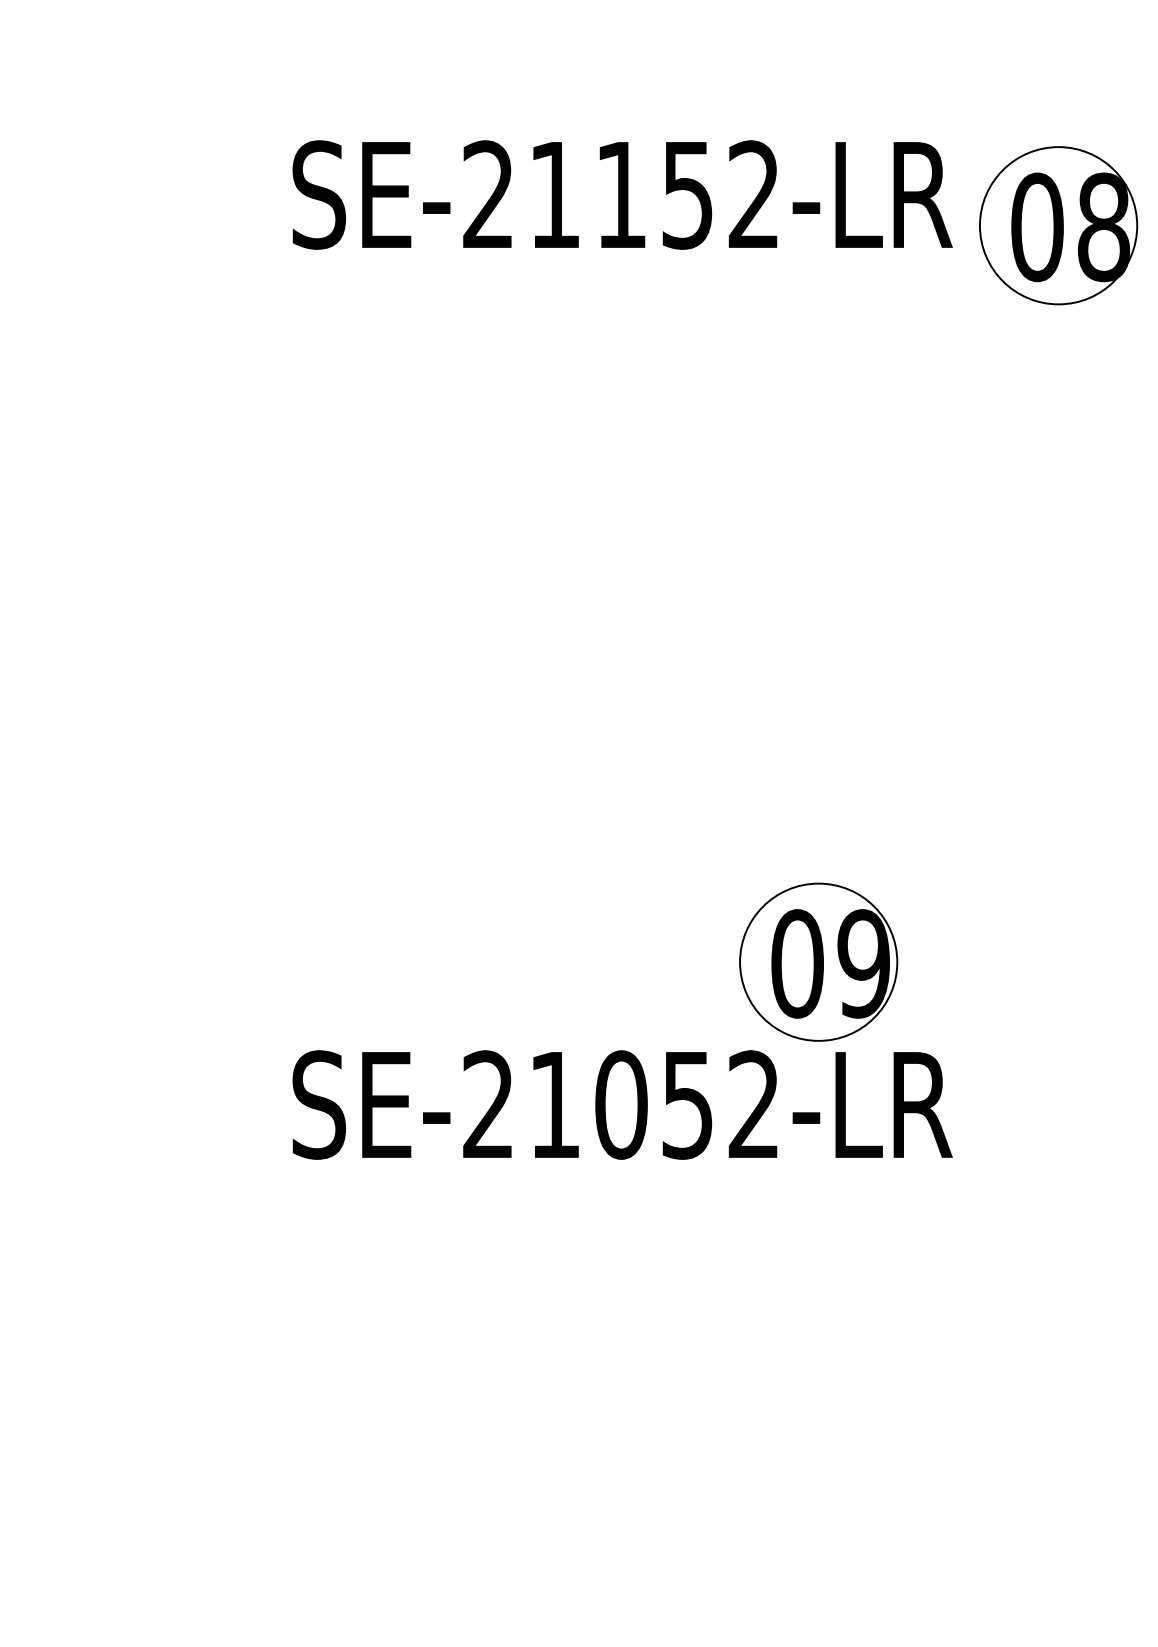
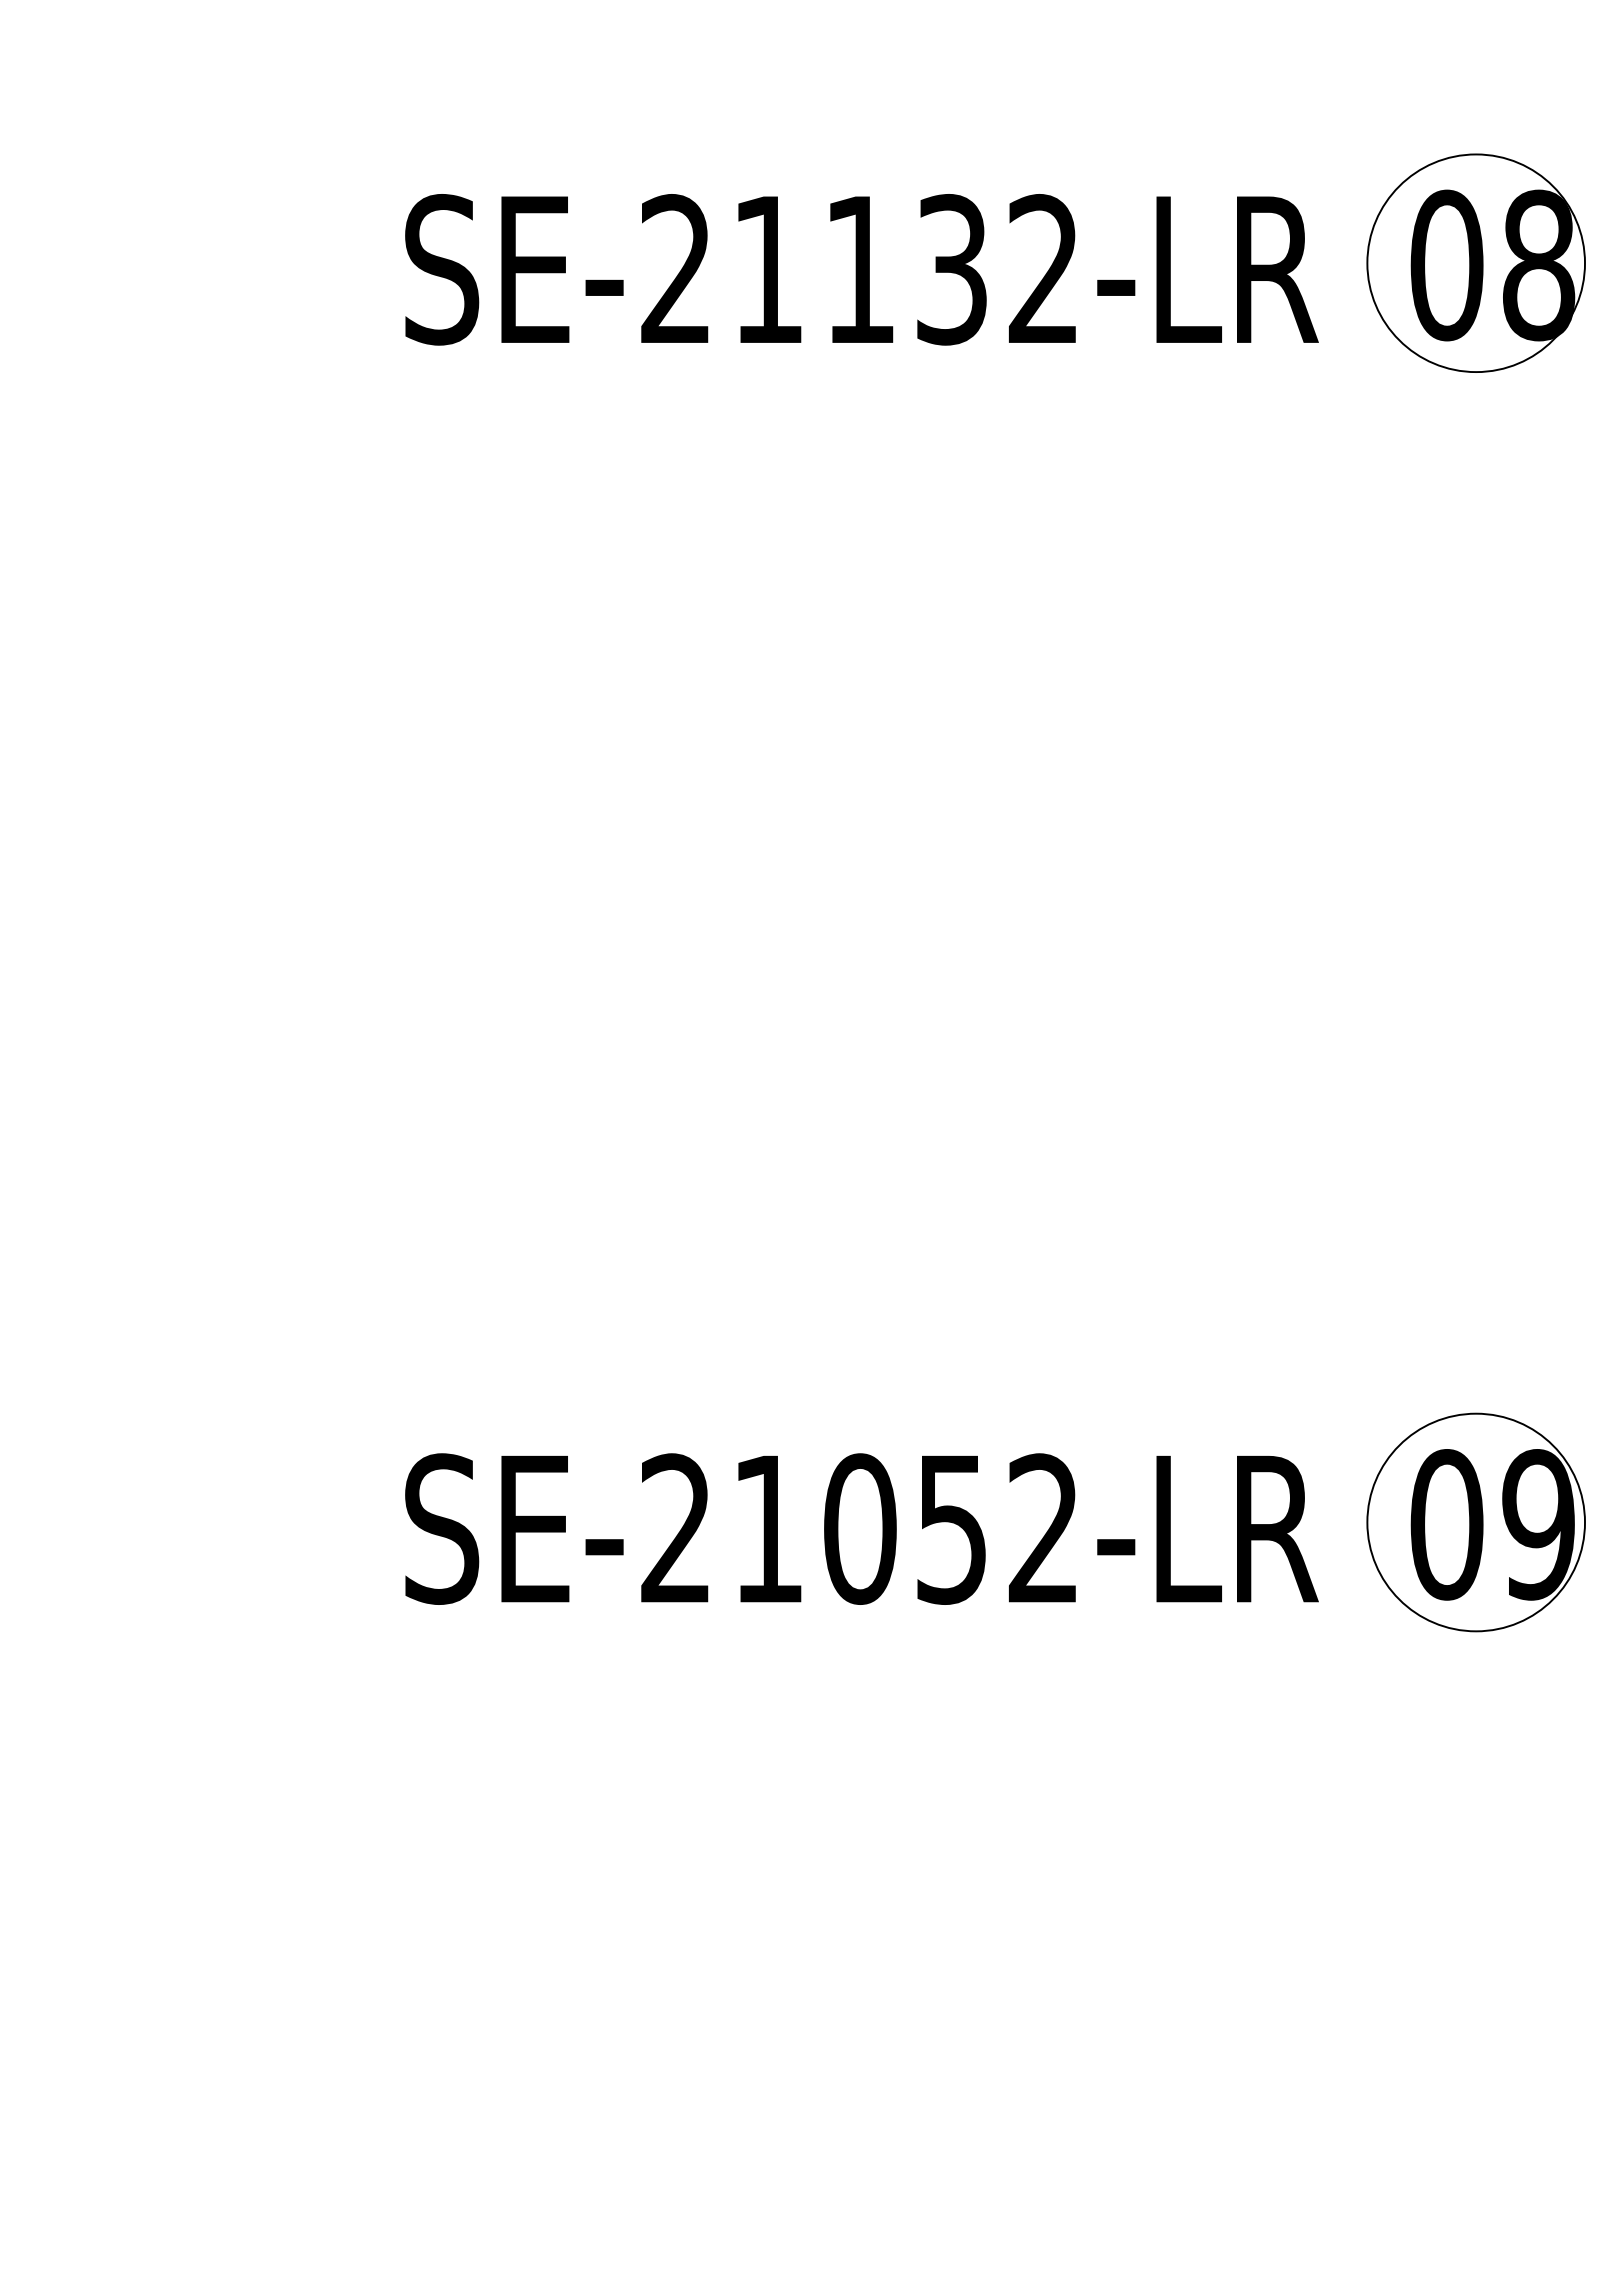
text: (687, 194) -> (951, 269), SE-21152-LR -> SE-21132-LR
part: (1058, 225) -> (1475, 262), moved
part: (818, 962) -> (1475, 1522), moved

